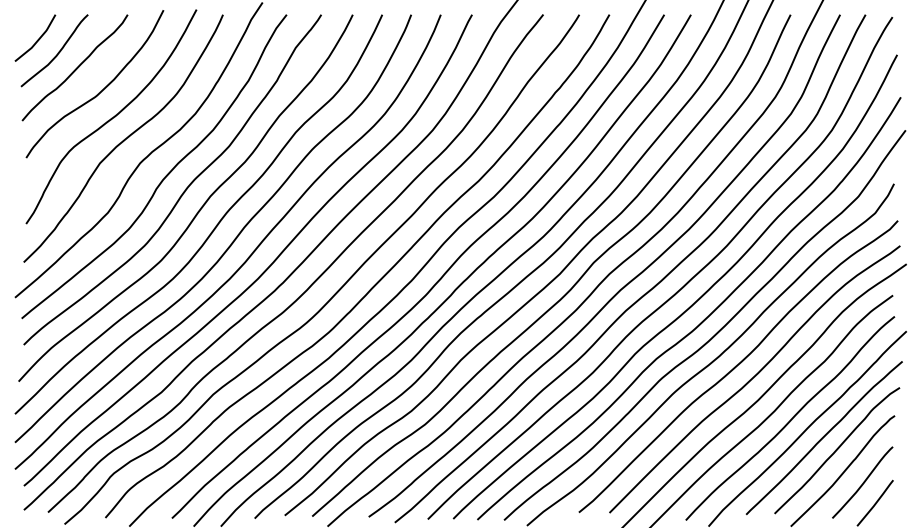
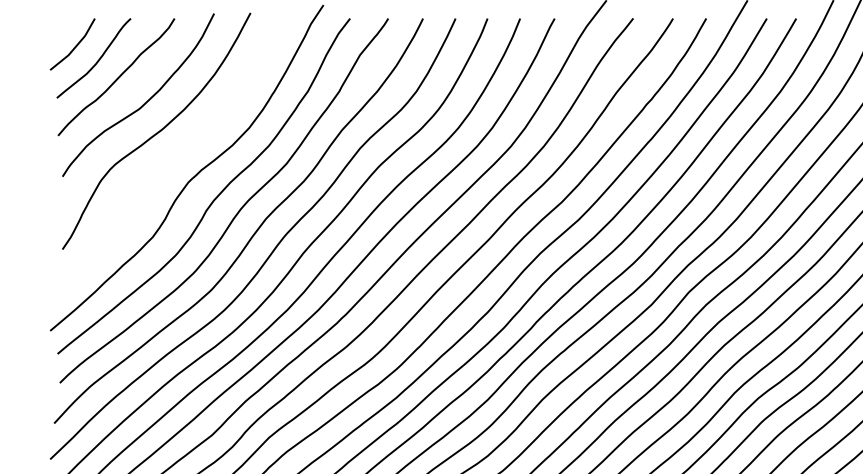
curve: (124, 138) -> (171, 155), removed

